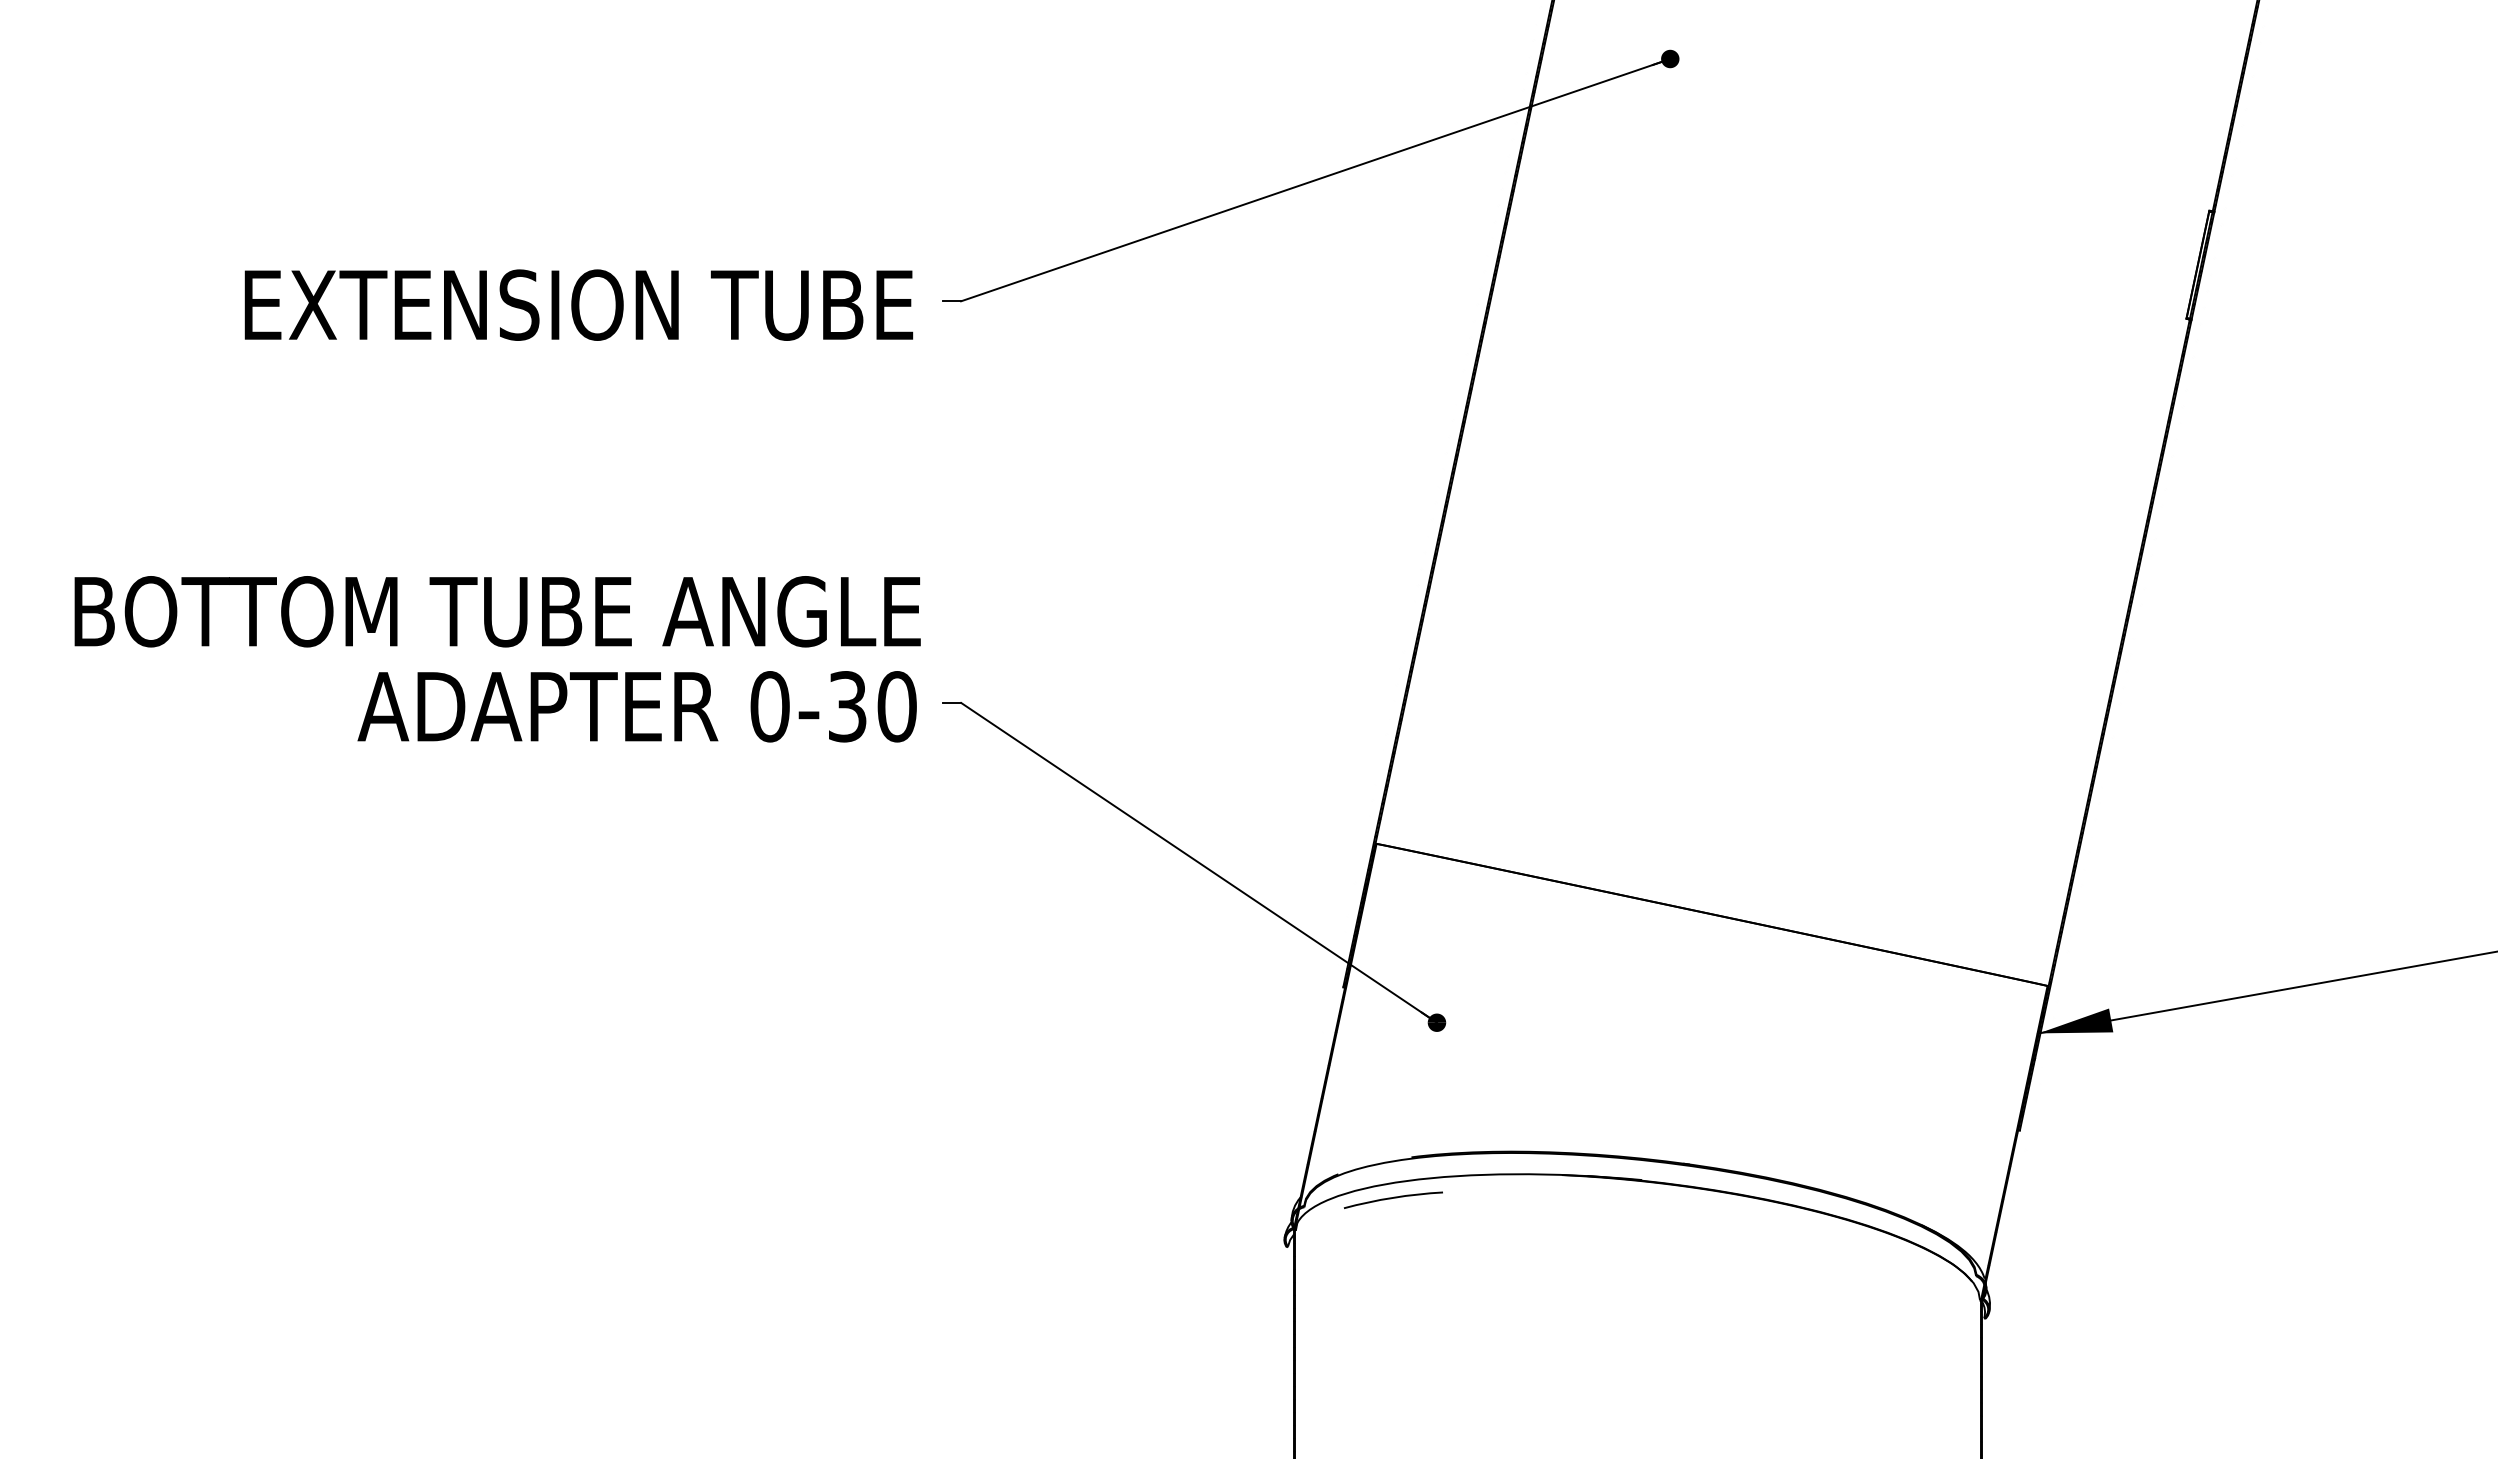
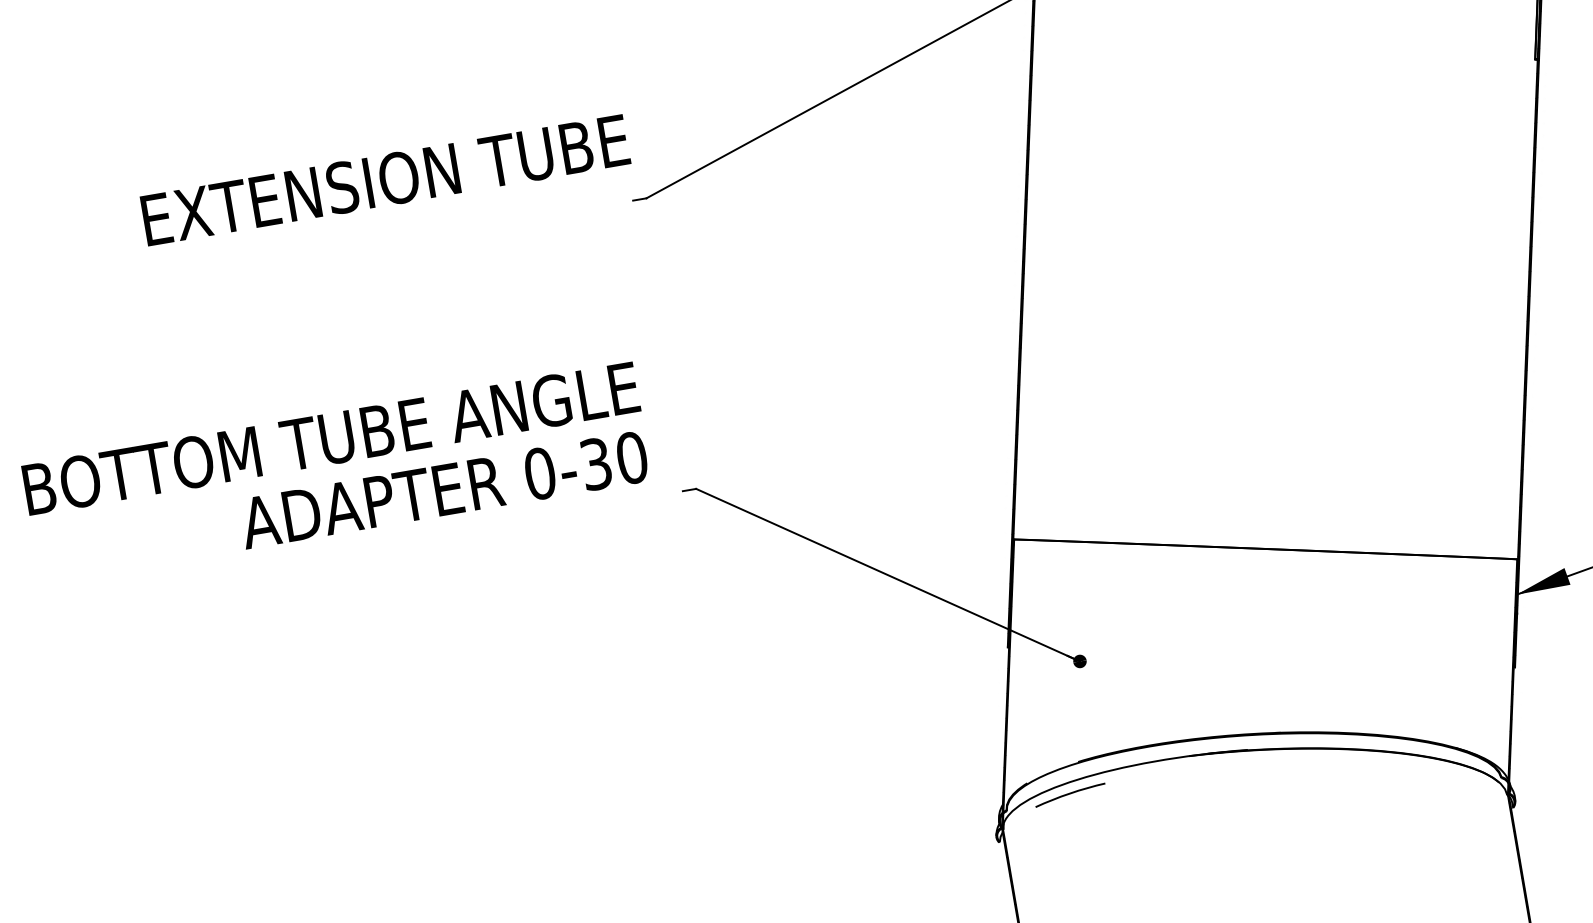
text: (578, 304) -> (385, 179), moved
text: (497, 659) -> (337, 473), moved

